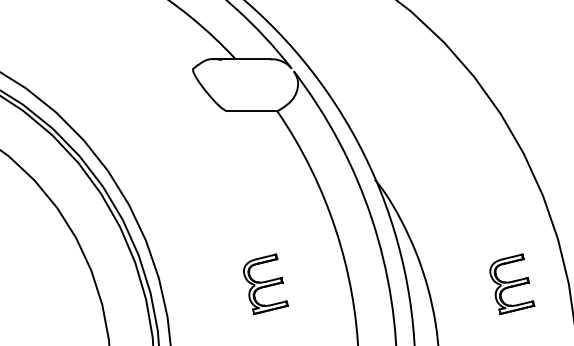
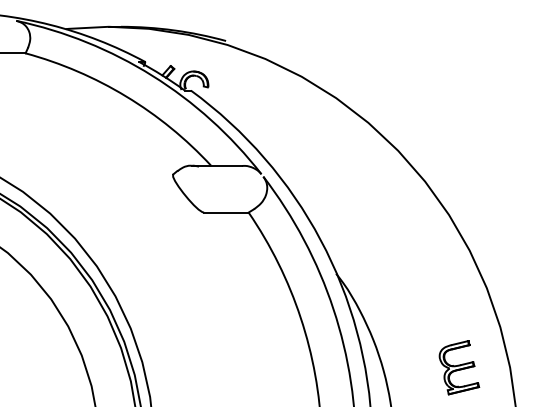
part: (266, 284) -> (238, 367), removed

